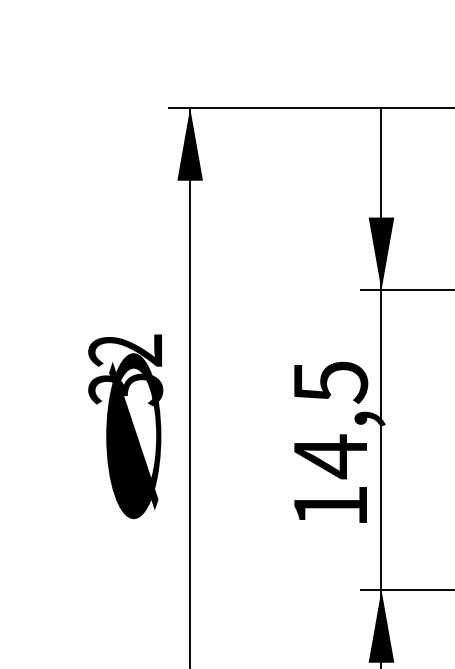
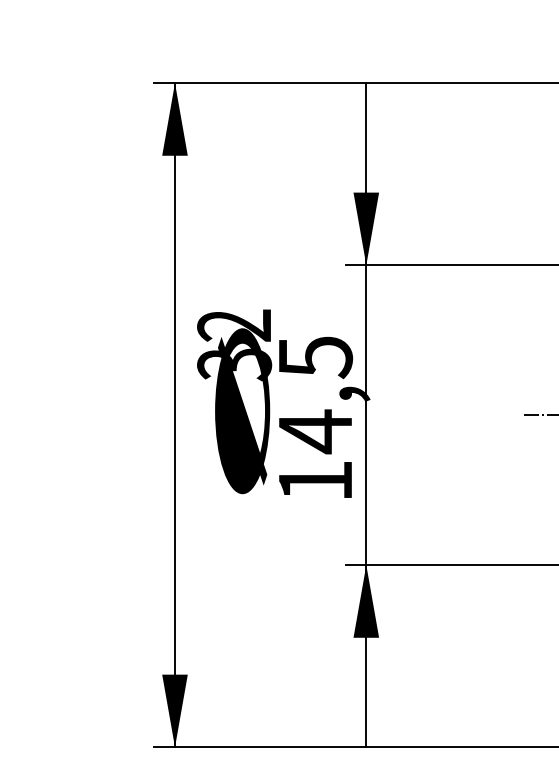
text: (125, 426) -> (234, 401), moved

